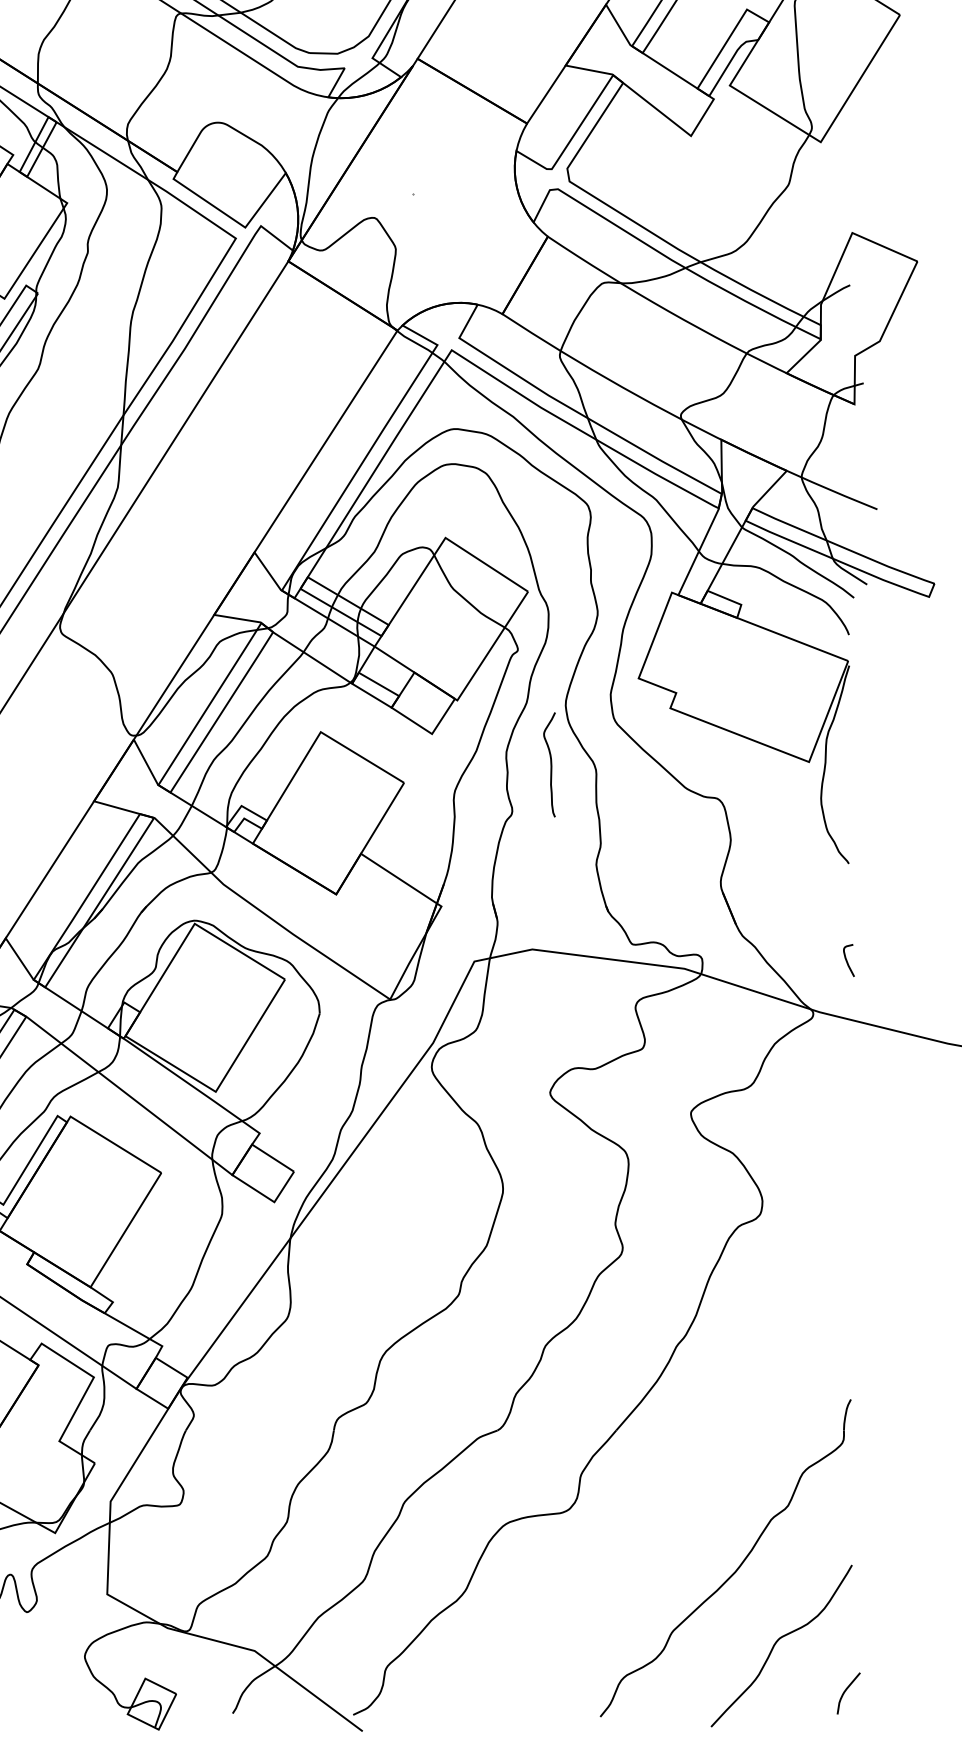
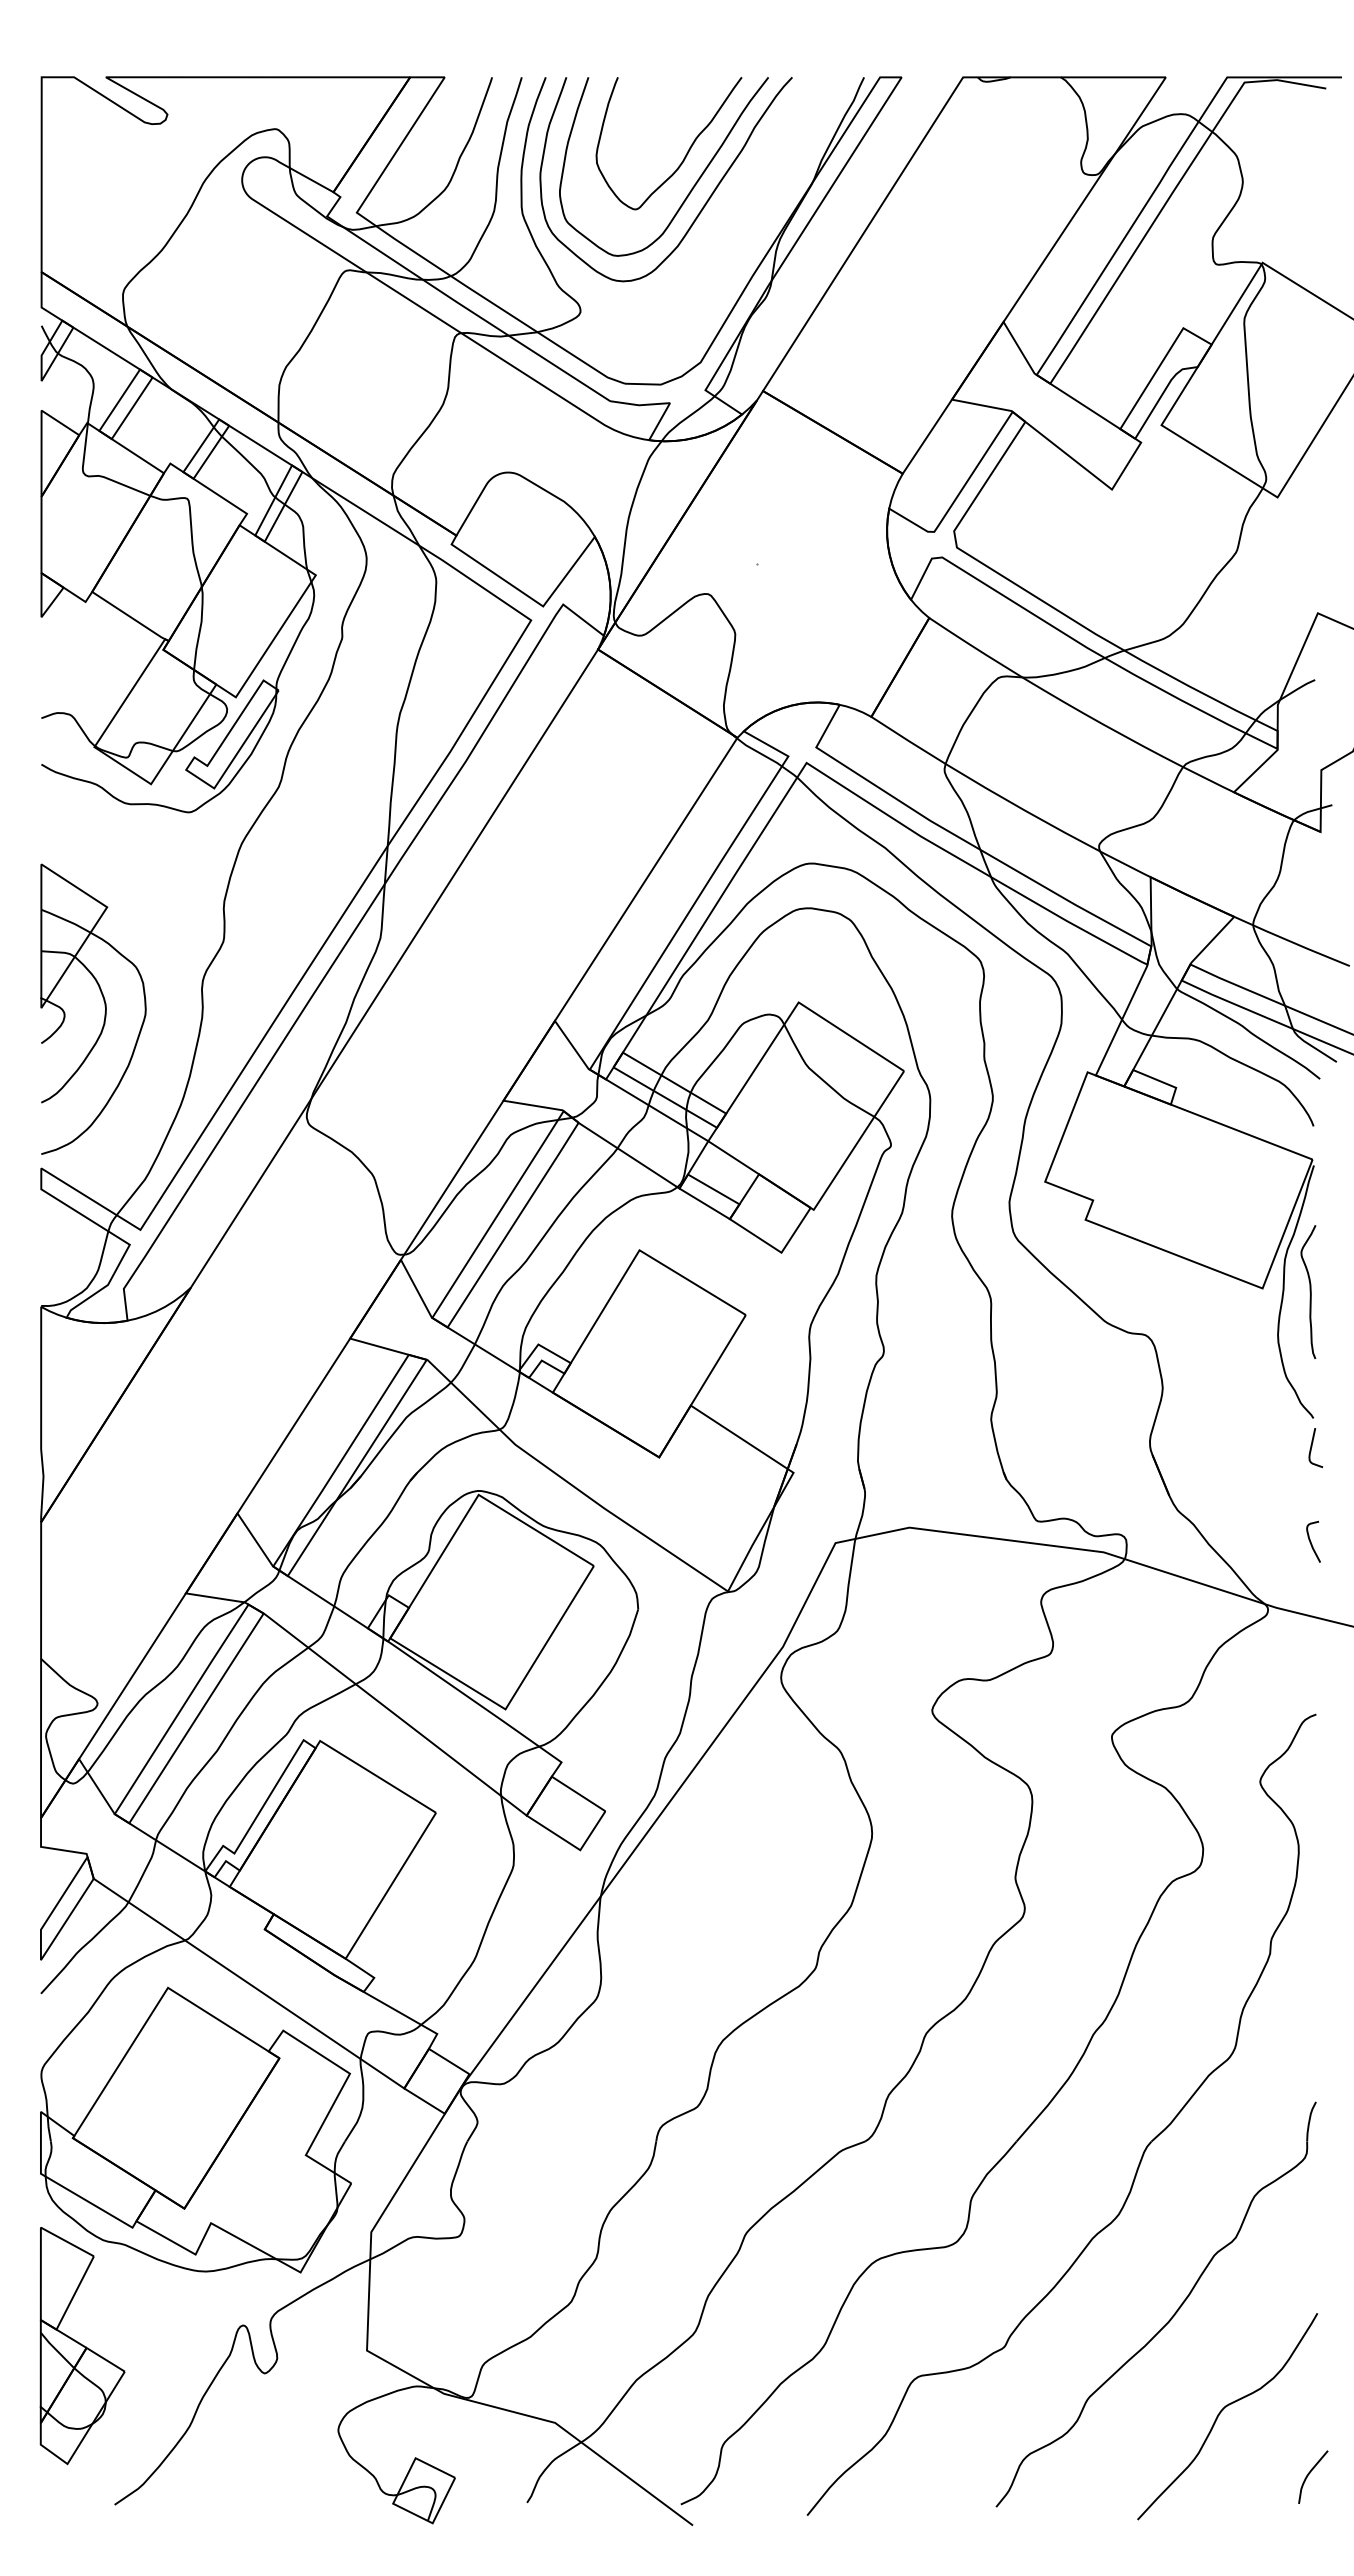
curve: (550, 765) -> (1309, 1292), moved
curve: (848, 886) -> (1312, 1447), added
part: (714, 1441) -> (1141, 2155), added

